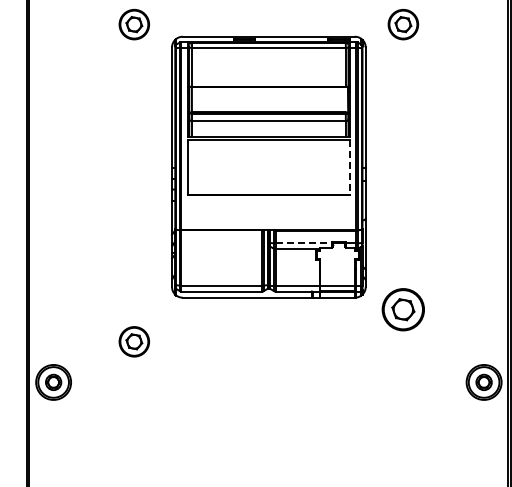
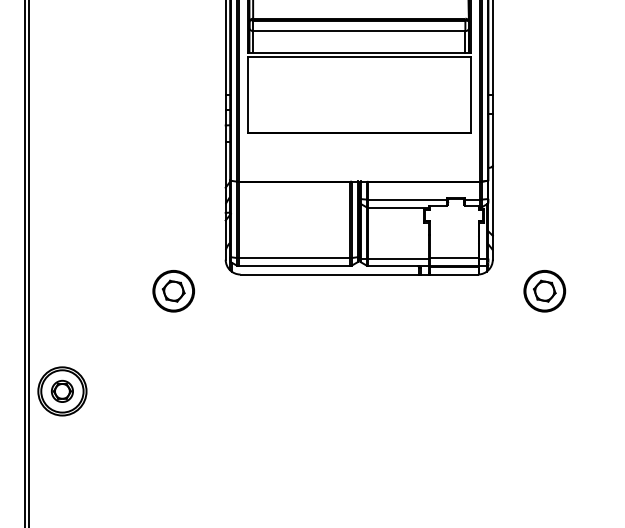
line: (349, 167) -> (470, 94), dashed -> solid
line: (304, 243) -> (408, 199), dashed -> solid
part: (403, 309) -> (544, 290), size x0.71
part: (133, 341) -> (172, 290), moved

